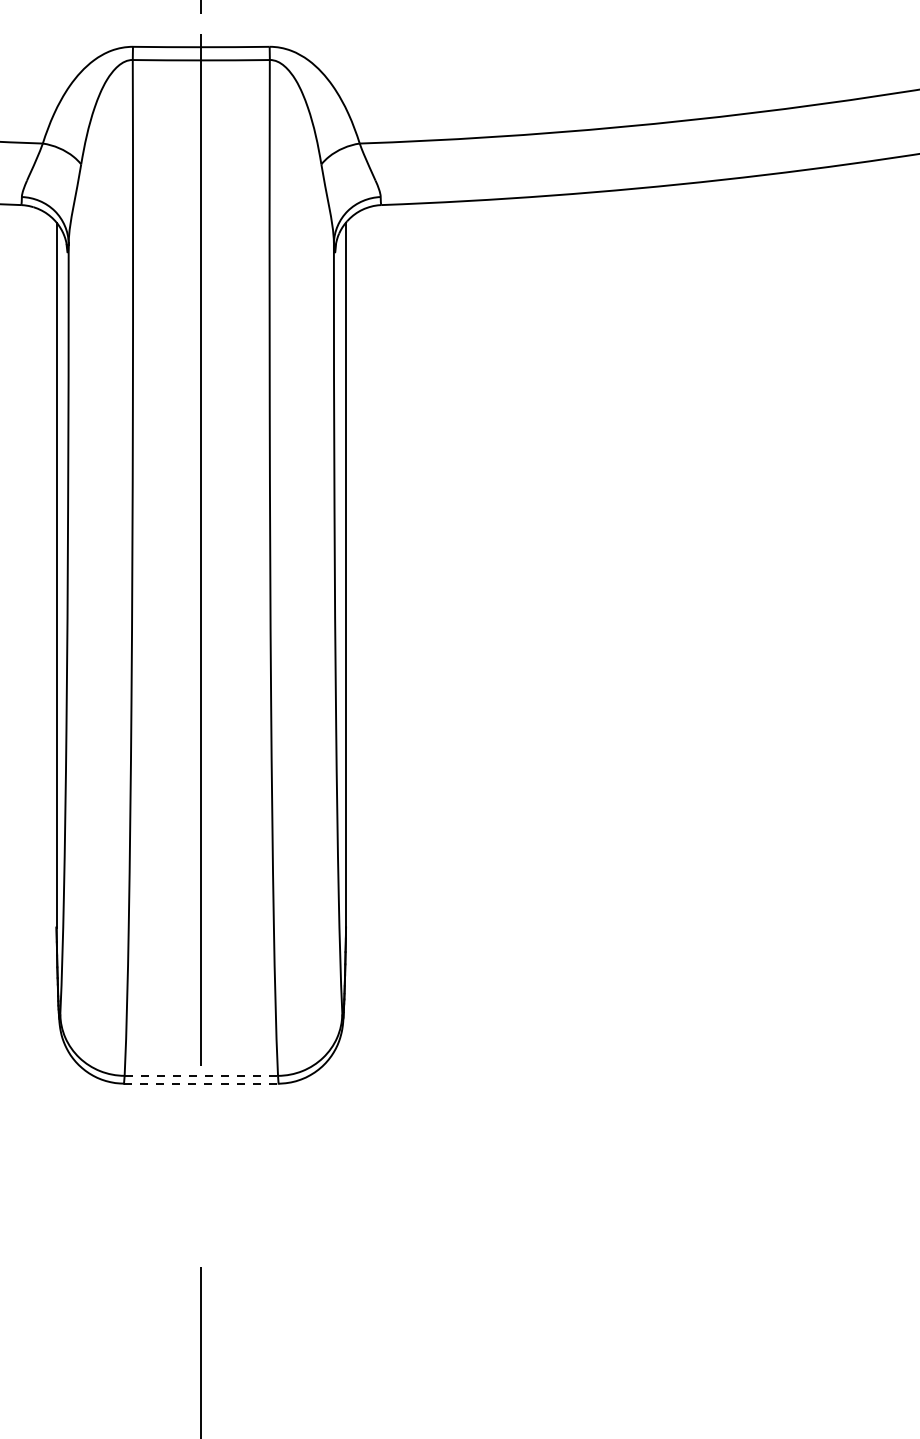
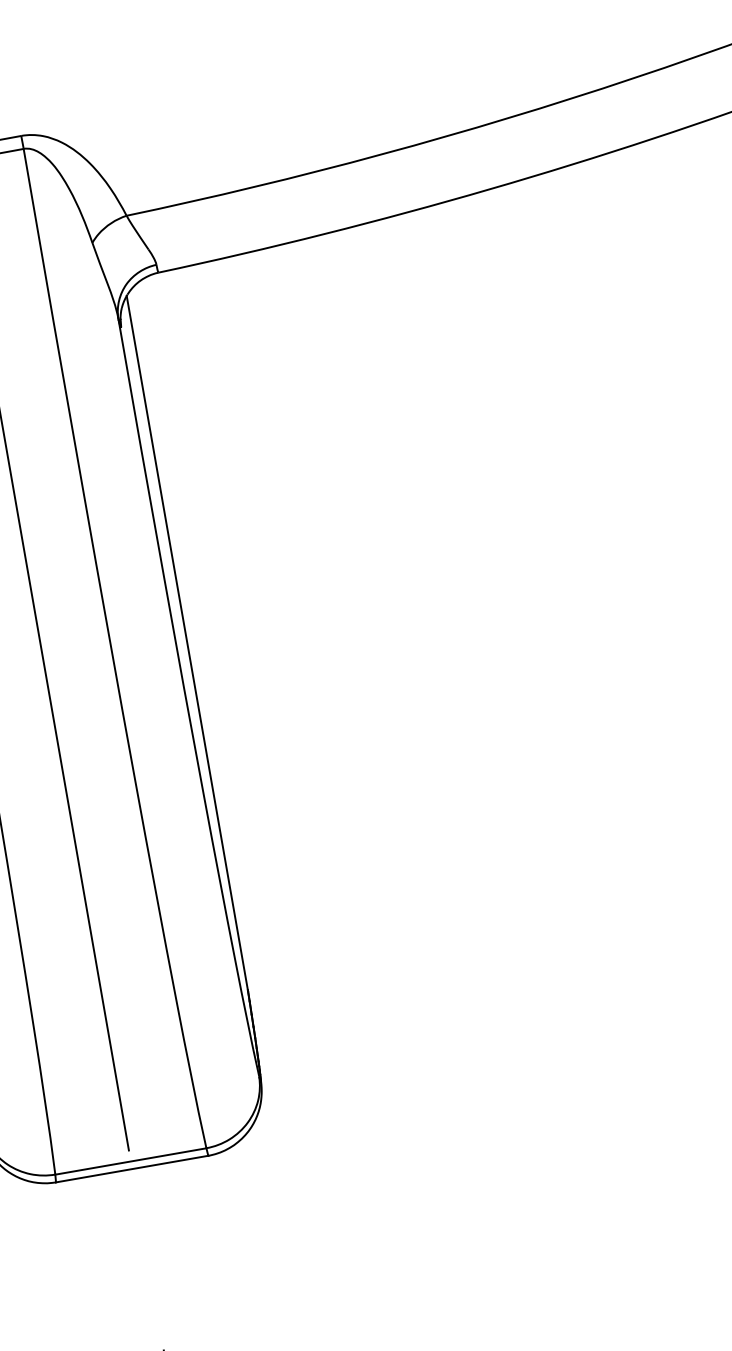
line: (201, 1075) -> (130, 1161), dashed -> solid
line: (201, 1083) -> (132, 1168), dashed -> solid

